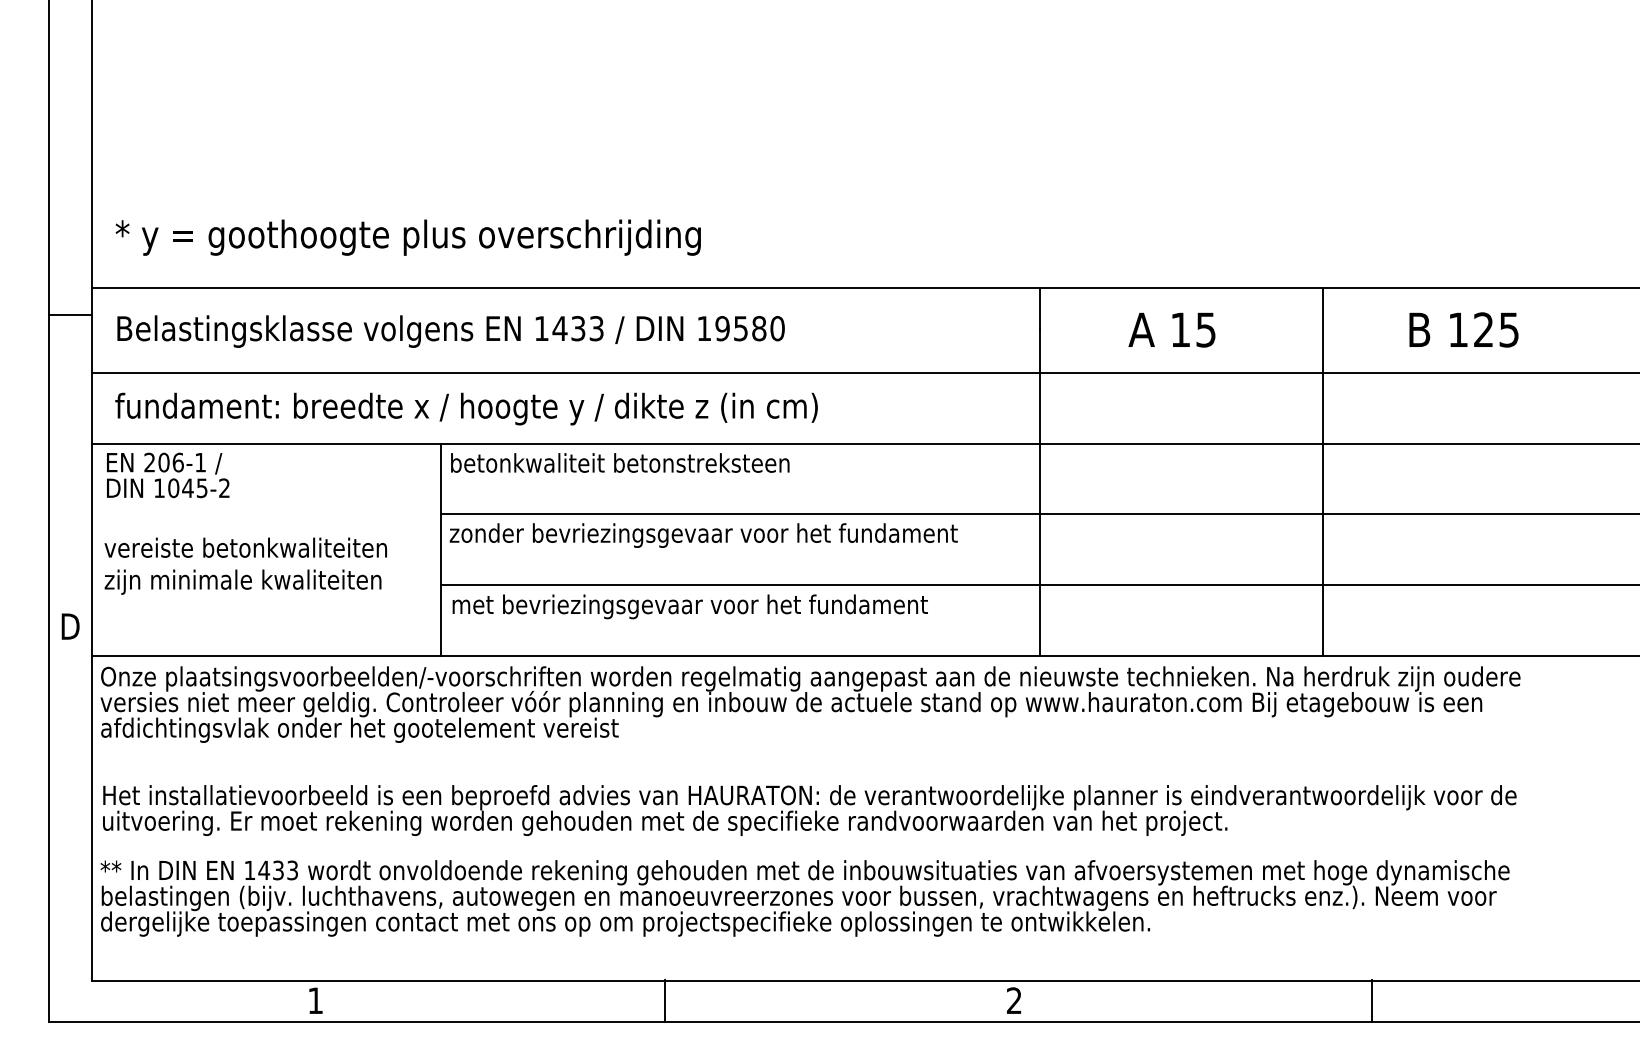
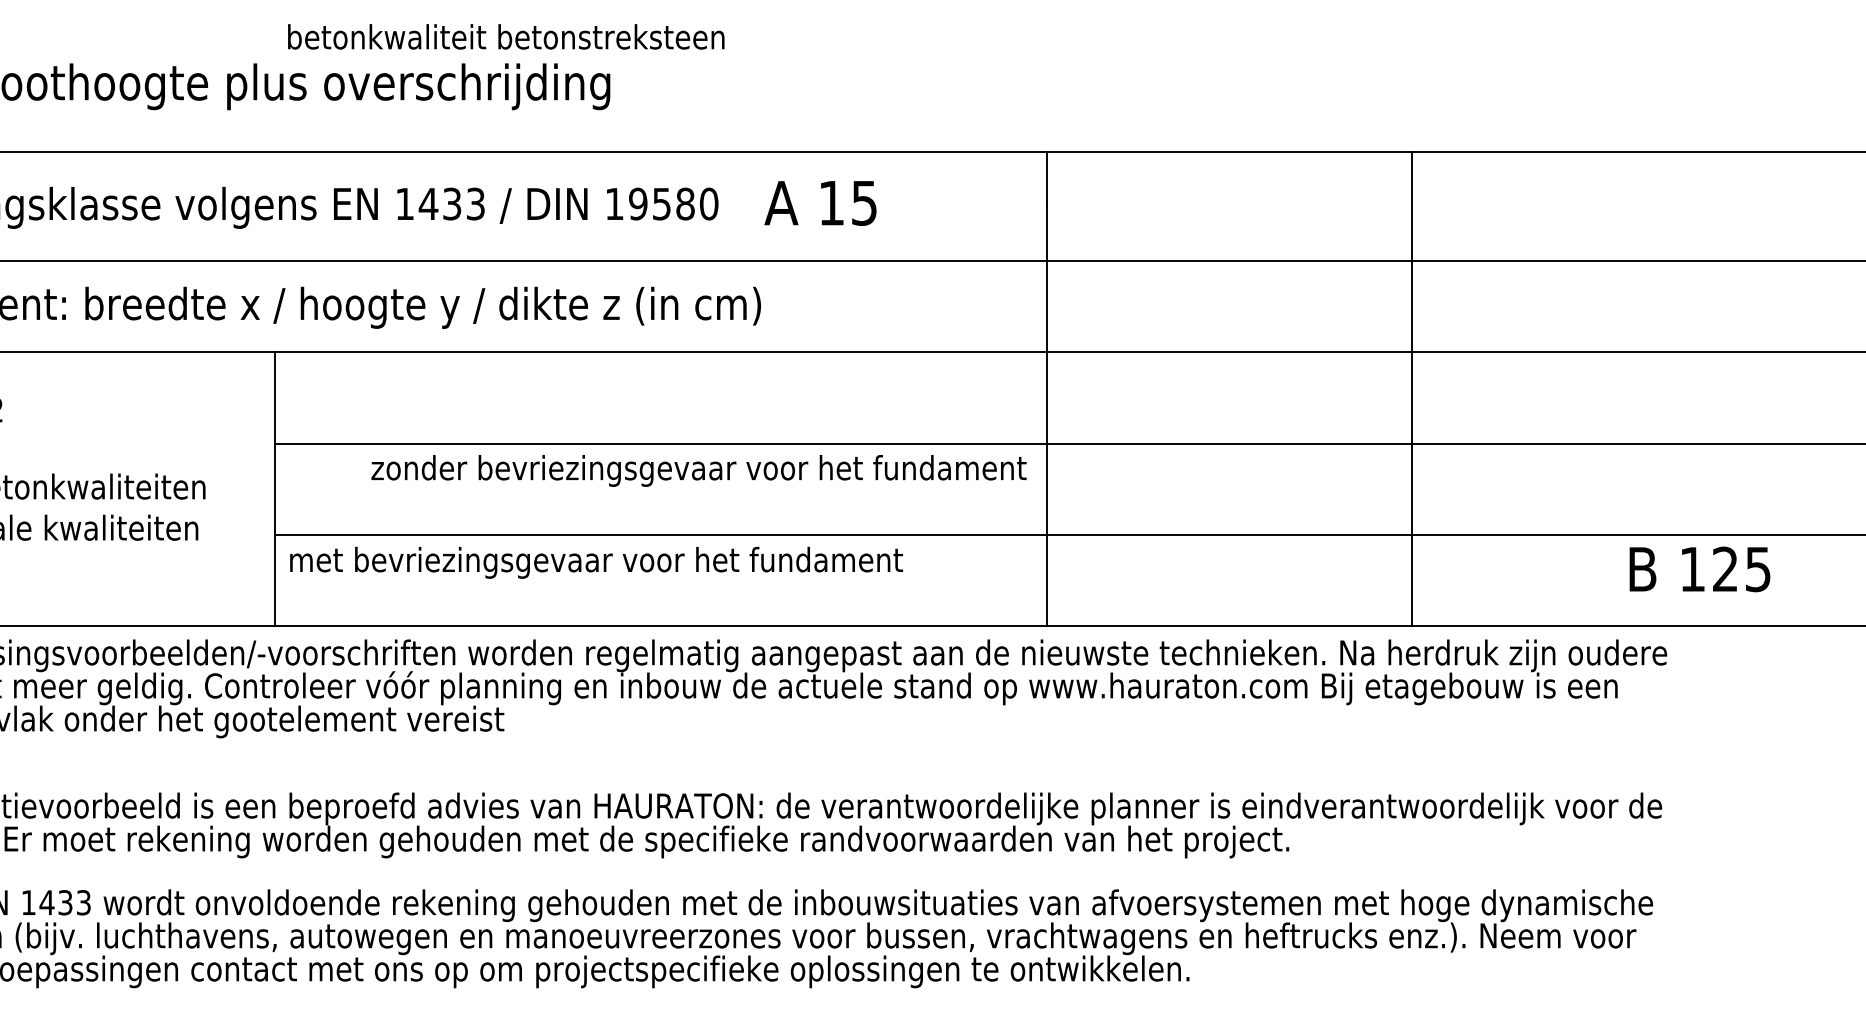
text: (1171, 329) -> (819, 202), moved
text: (1463, 329) -> (1699, 568), moved
text: (620, 462) -> (506, 36), moved
text: (703, 535) -> (698, 470), moved

